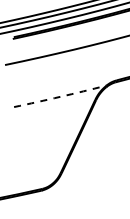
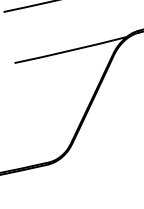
arc: (60, 96) -> (70, 50), dashed -> solid

